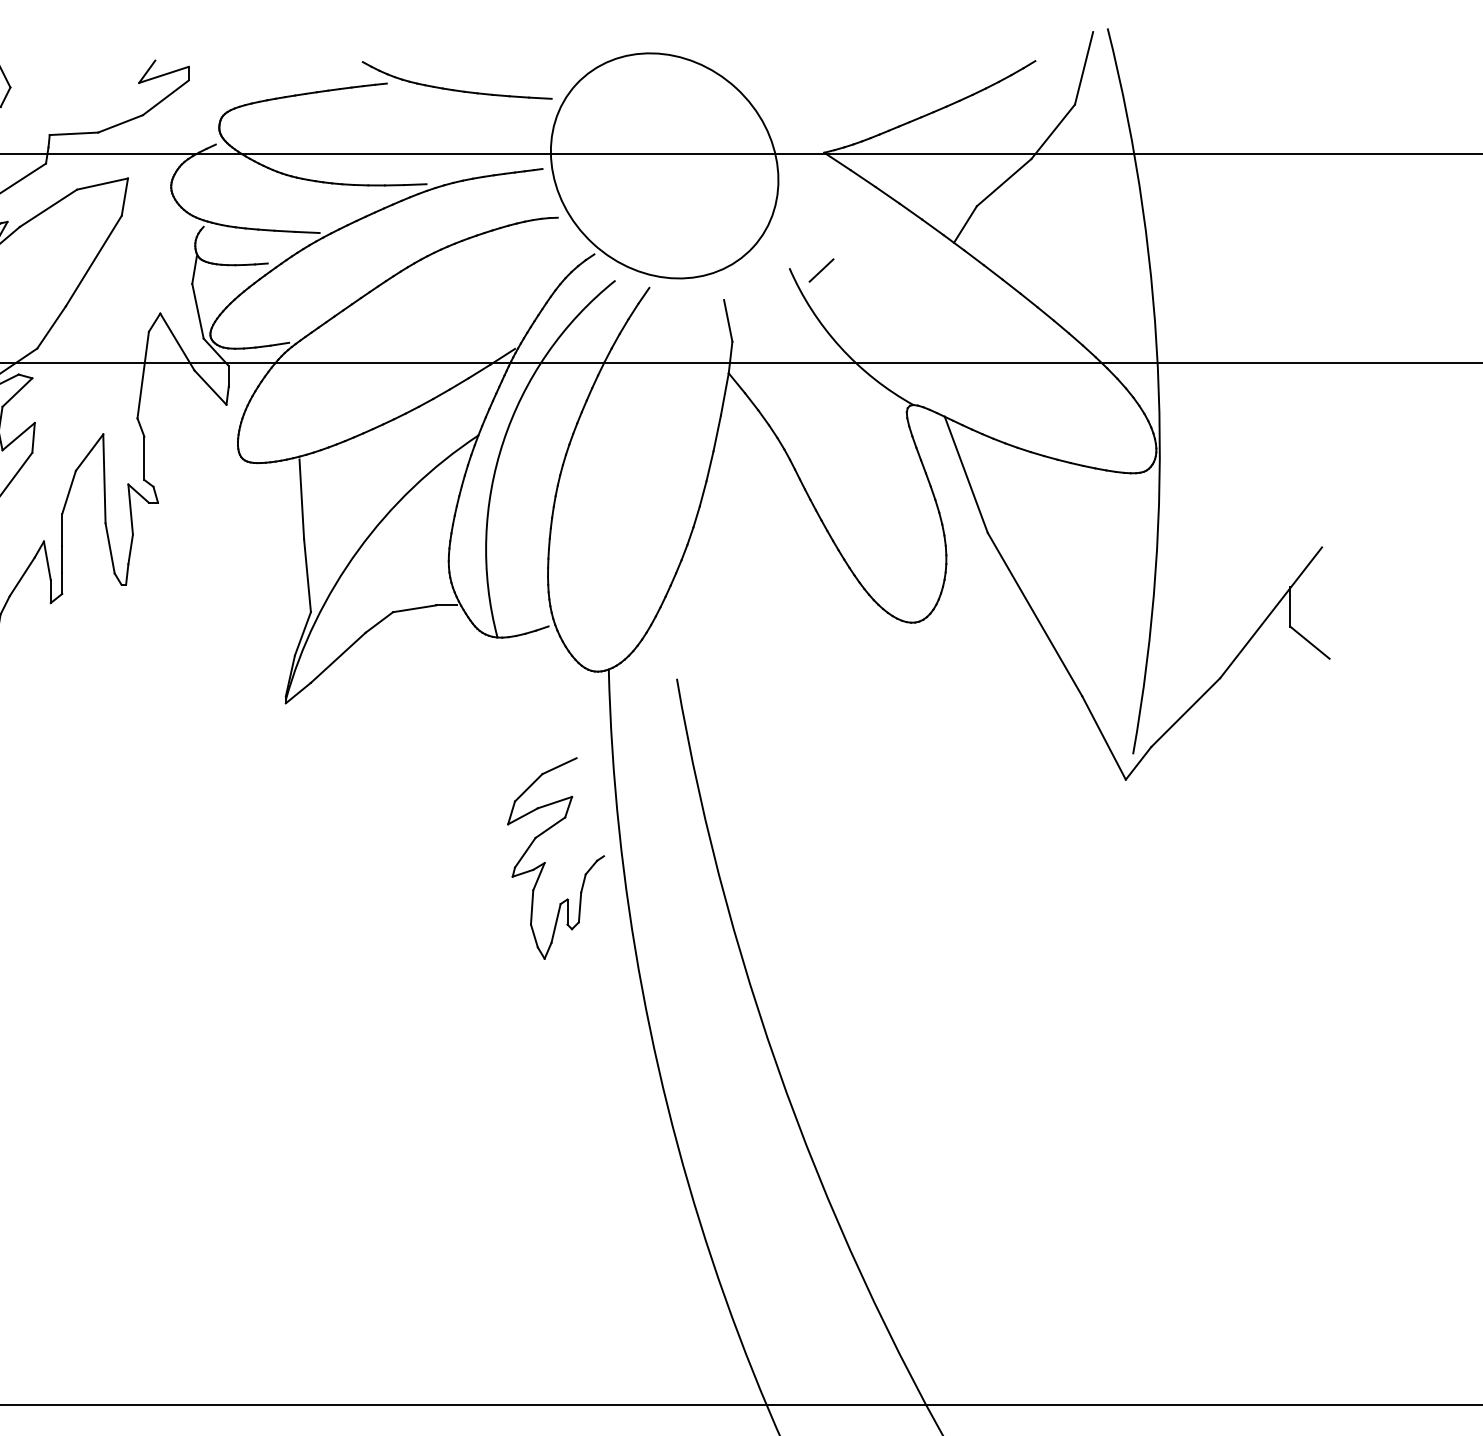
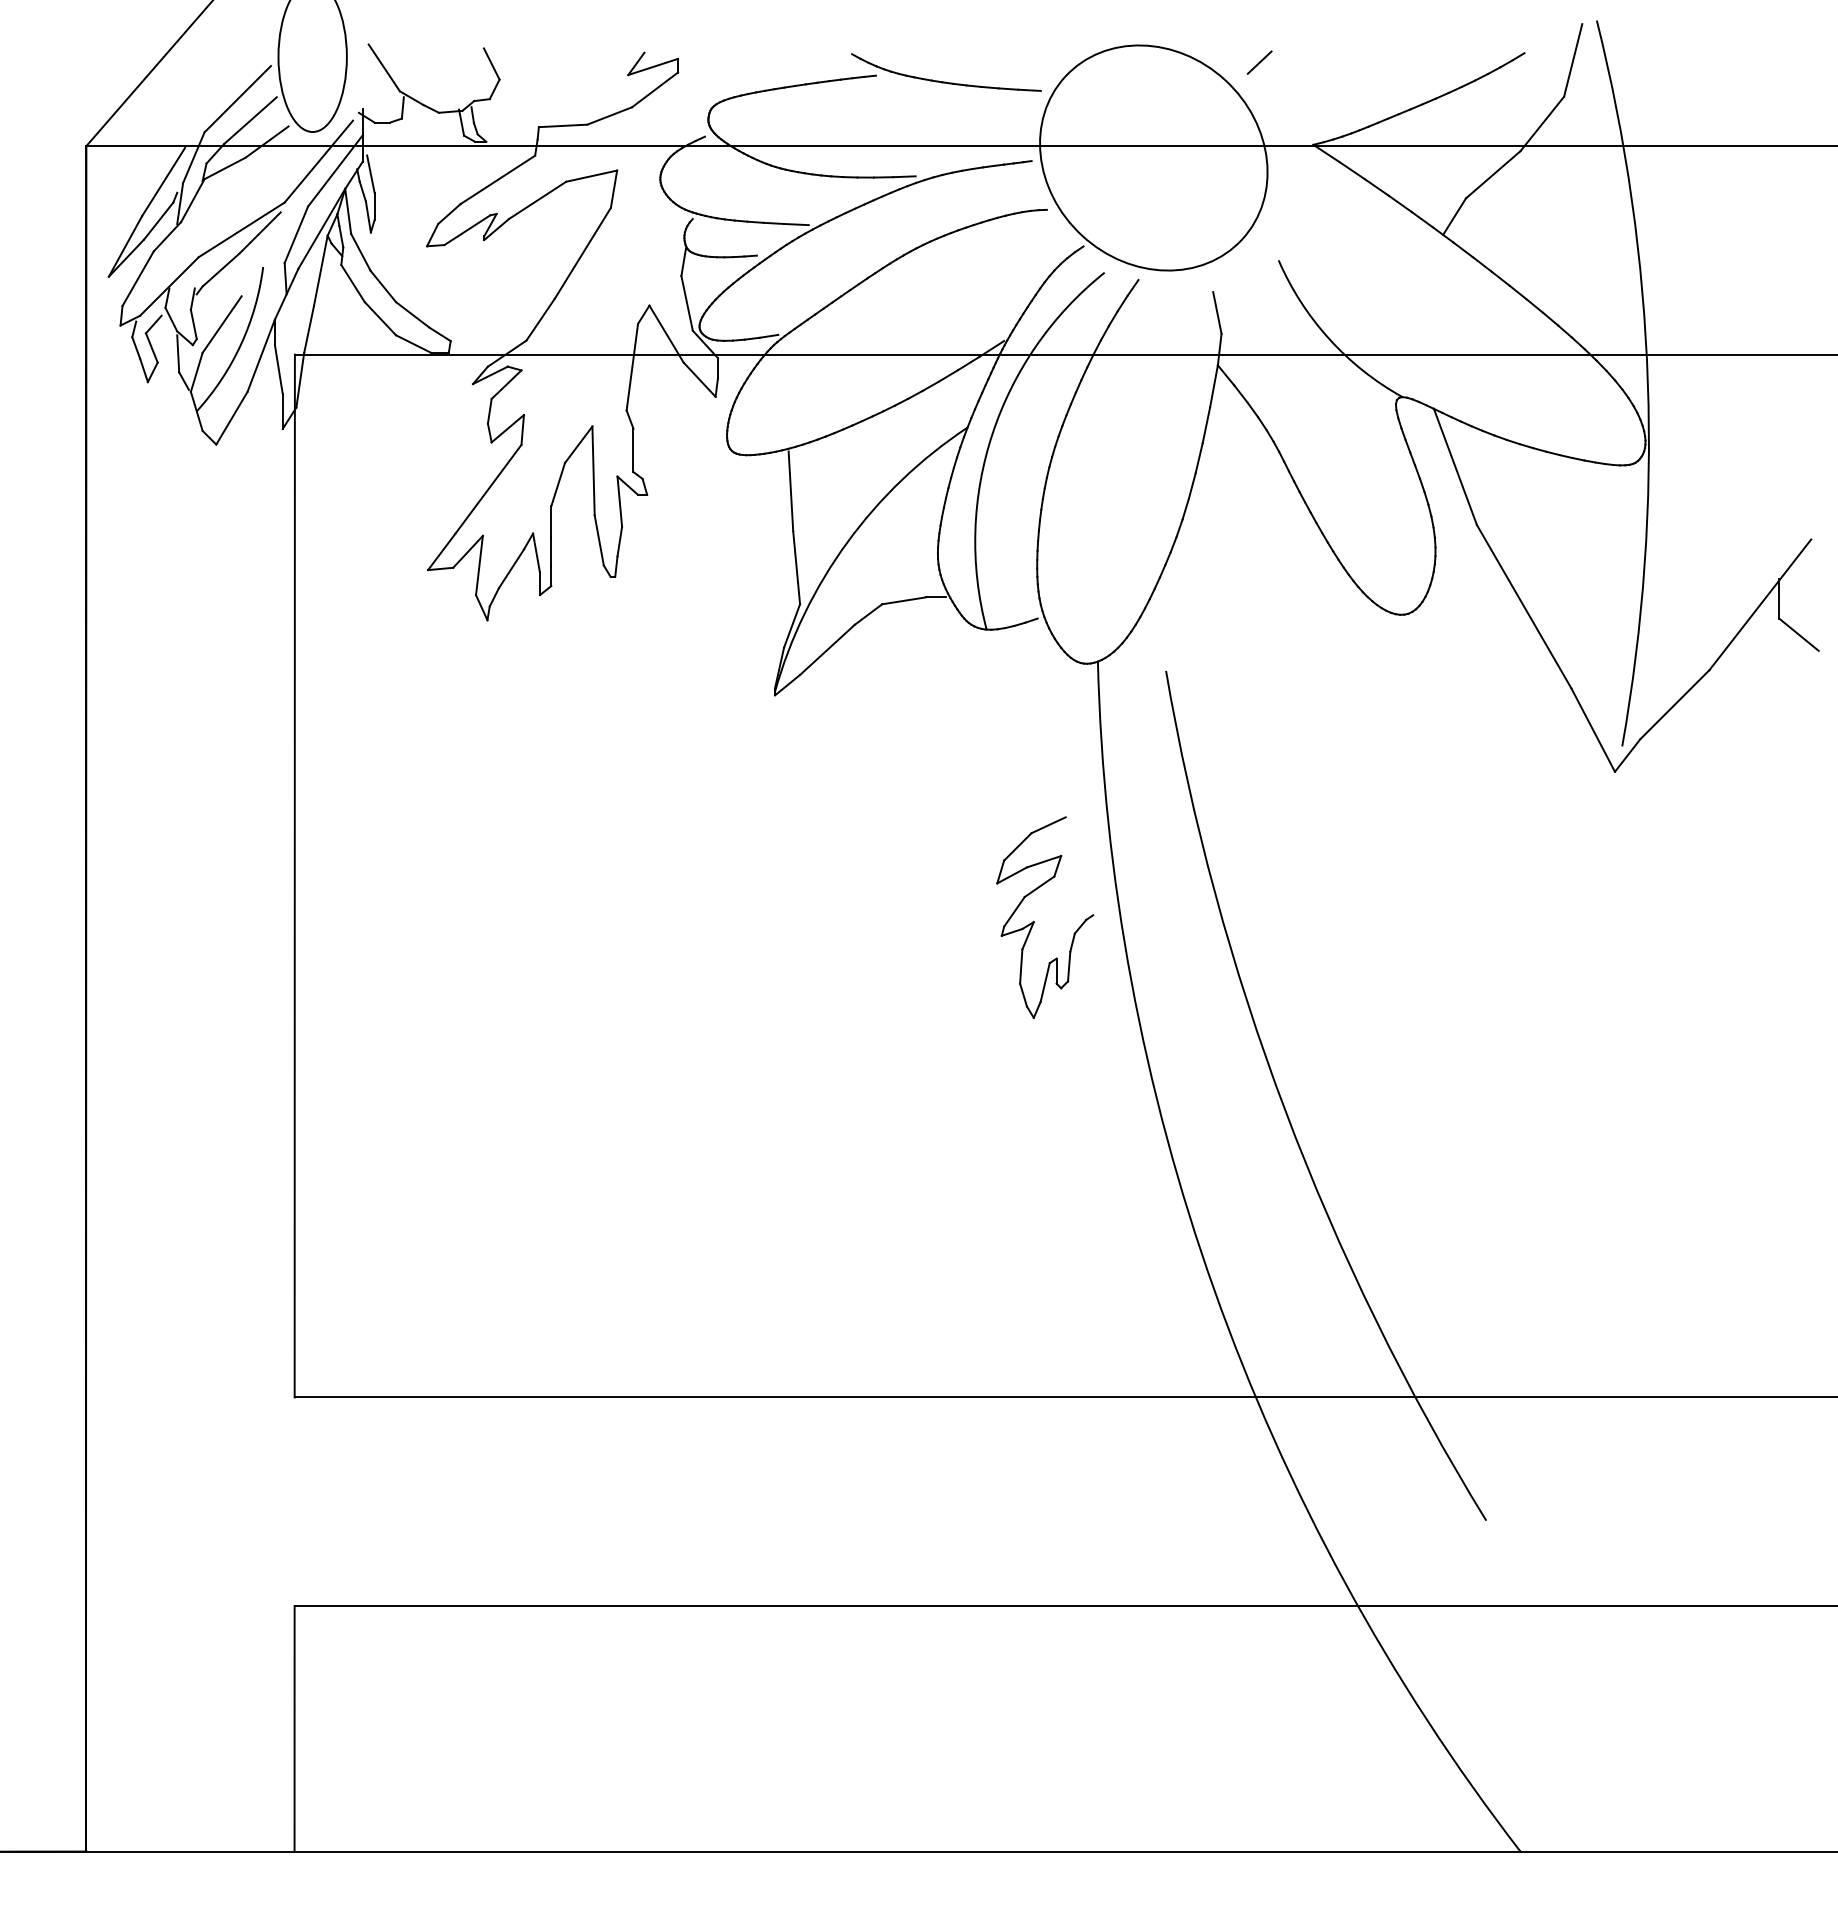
line: (821, 270) -> (1259, 62), moved
part: (545, 862) -> (1034, 921), moved

